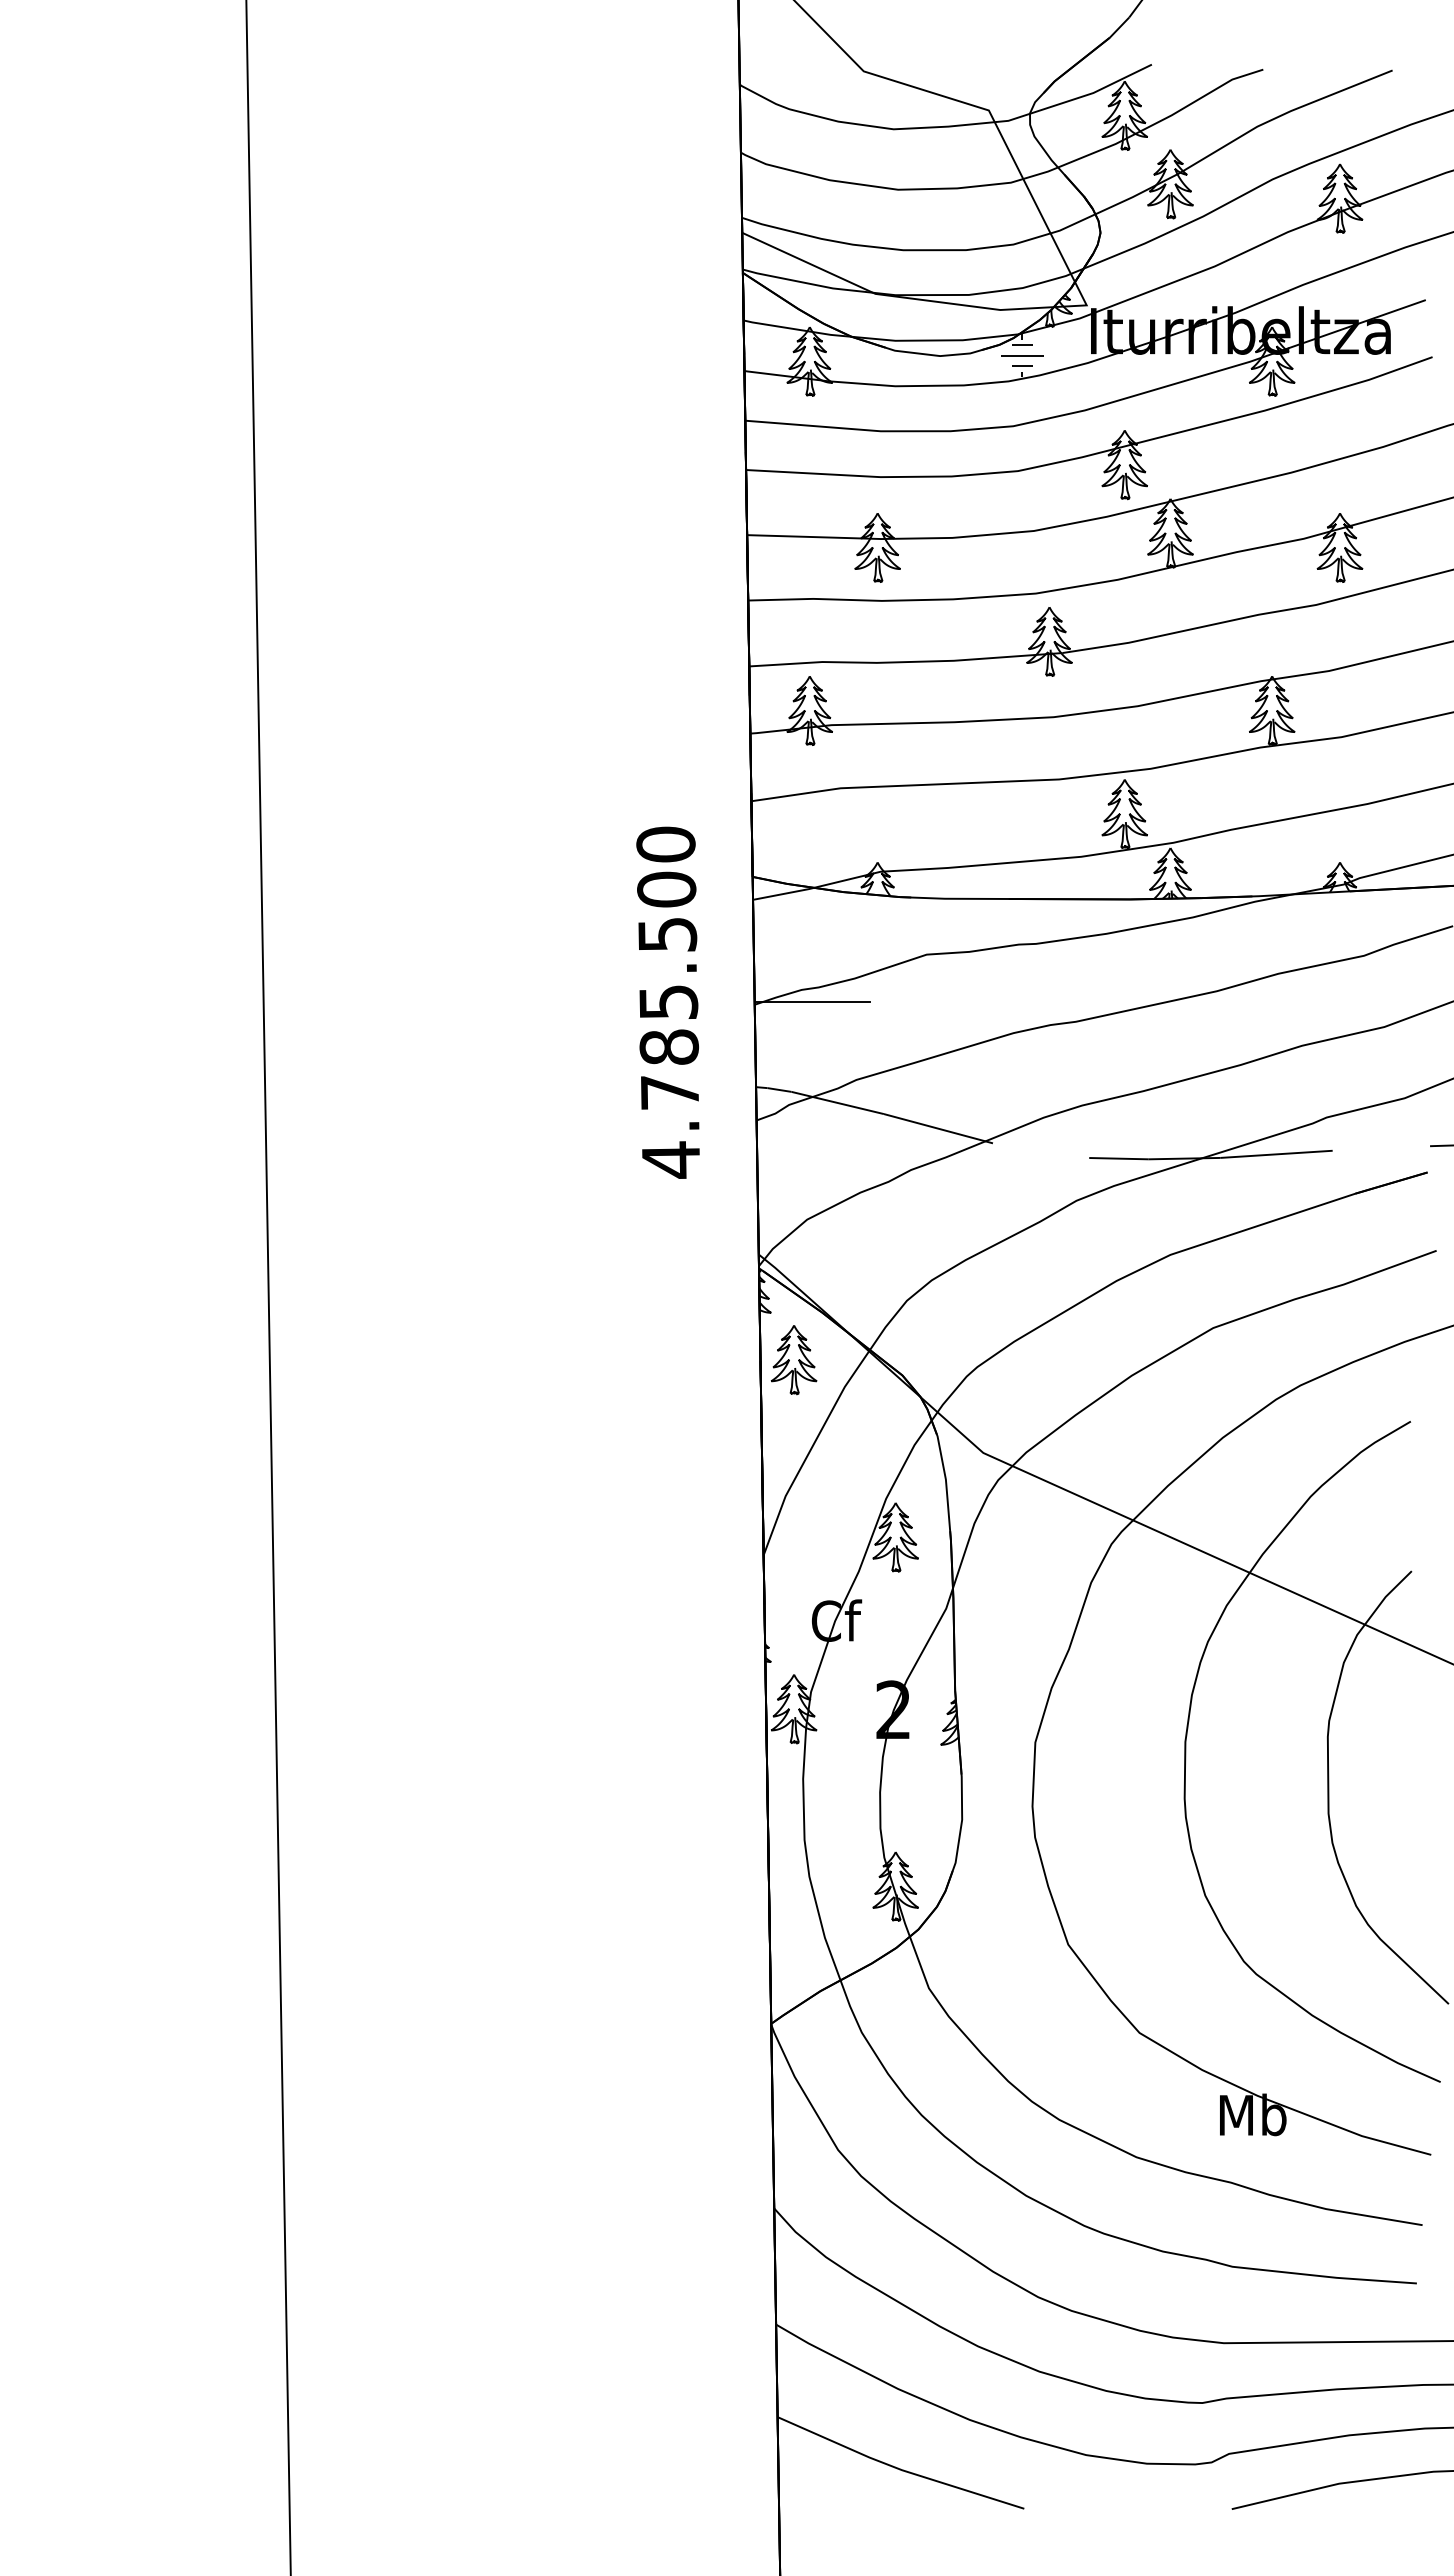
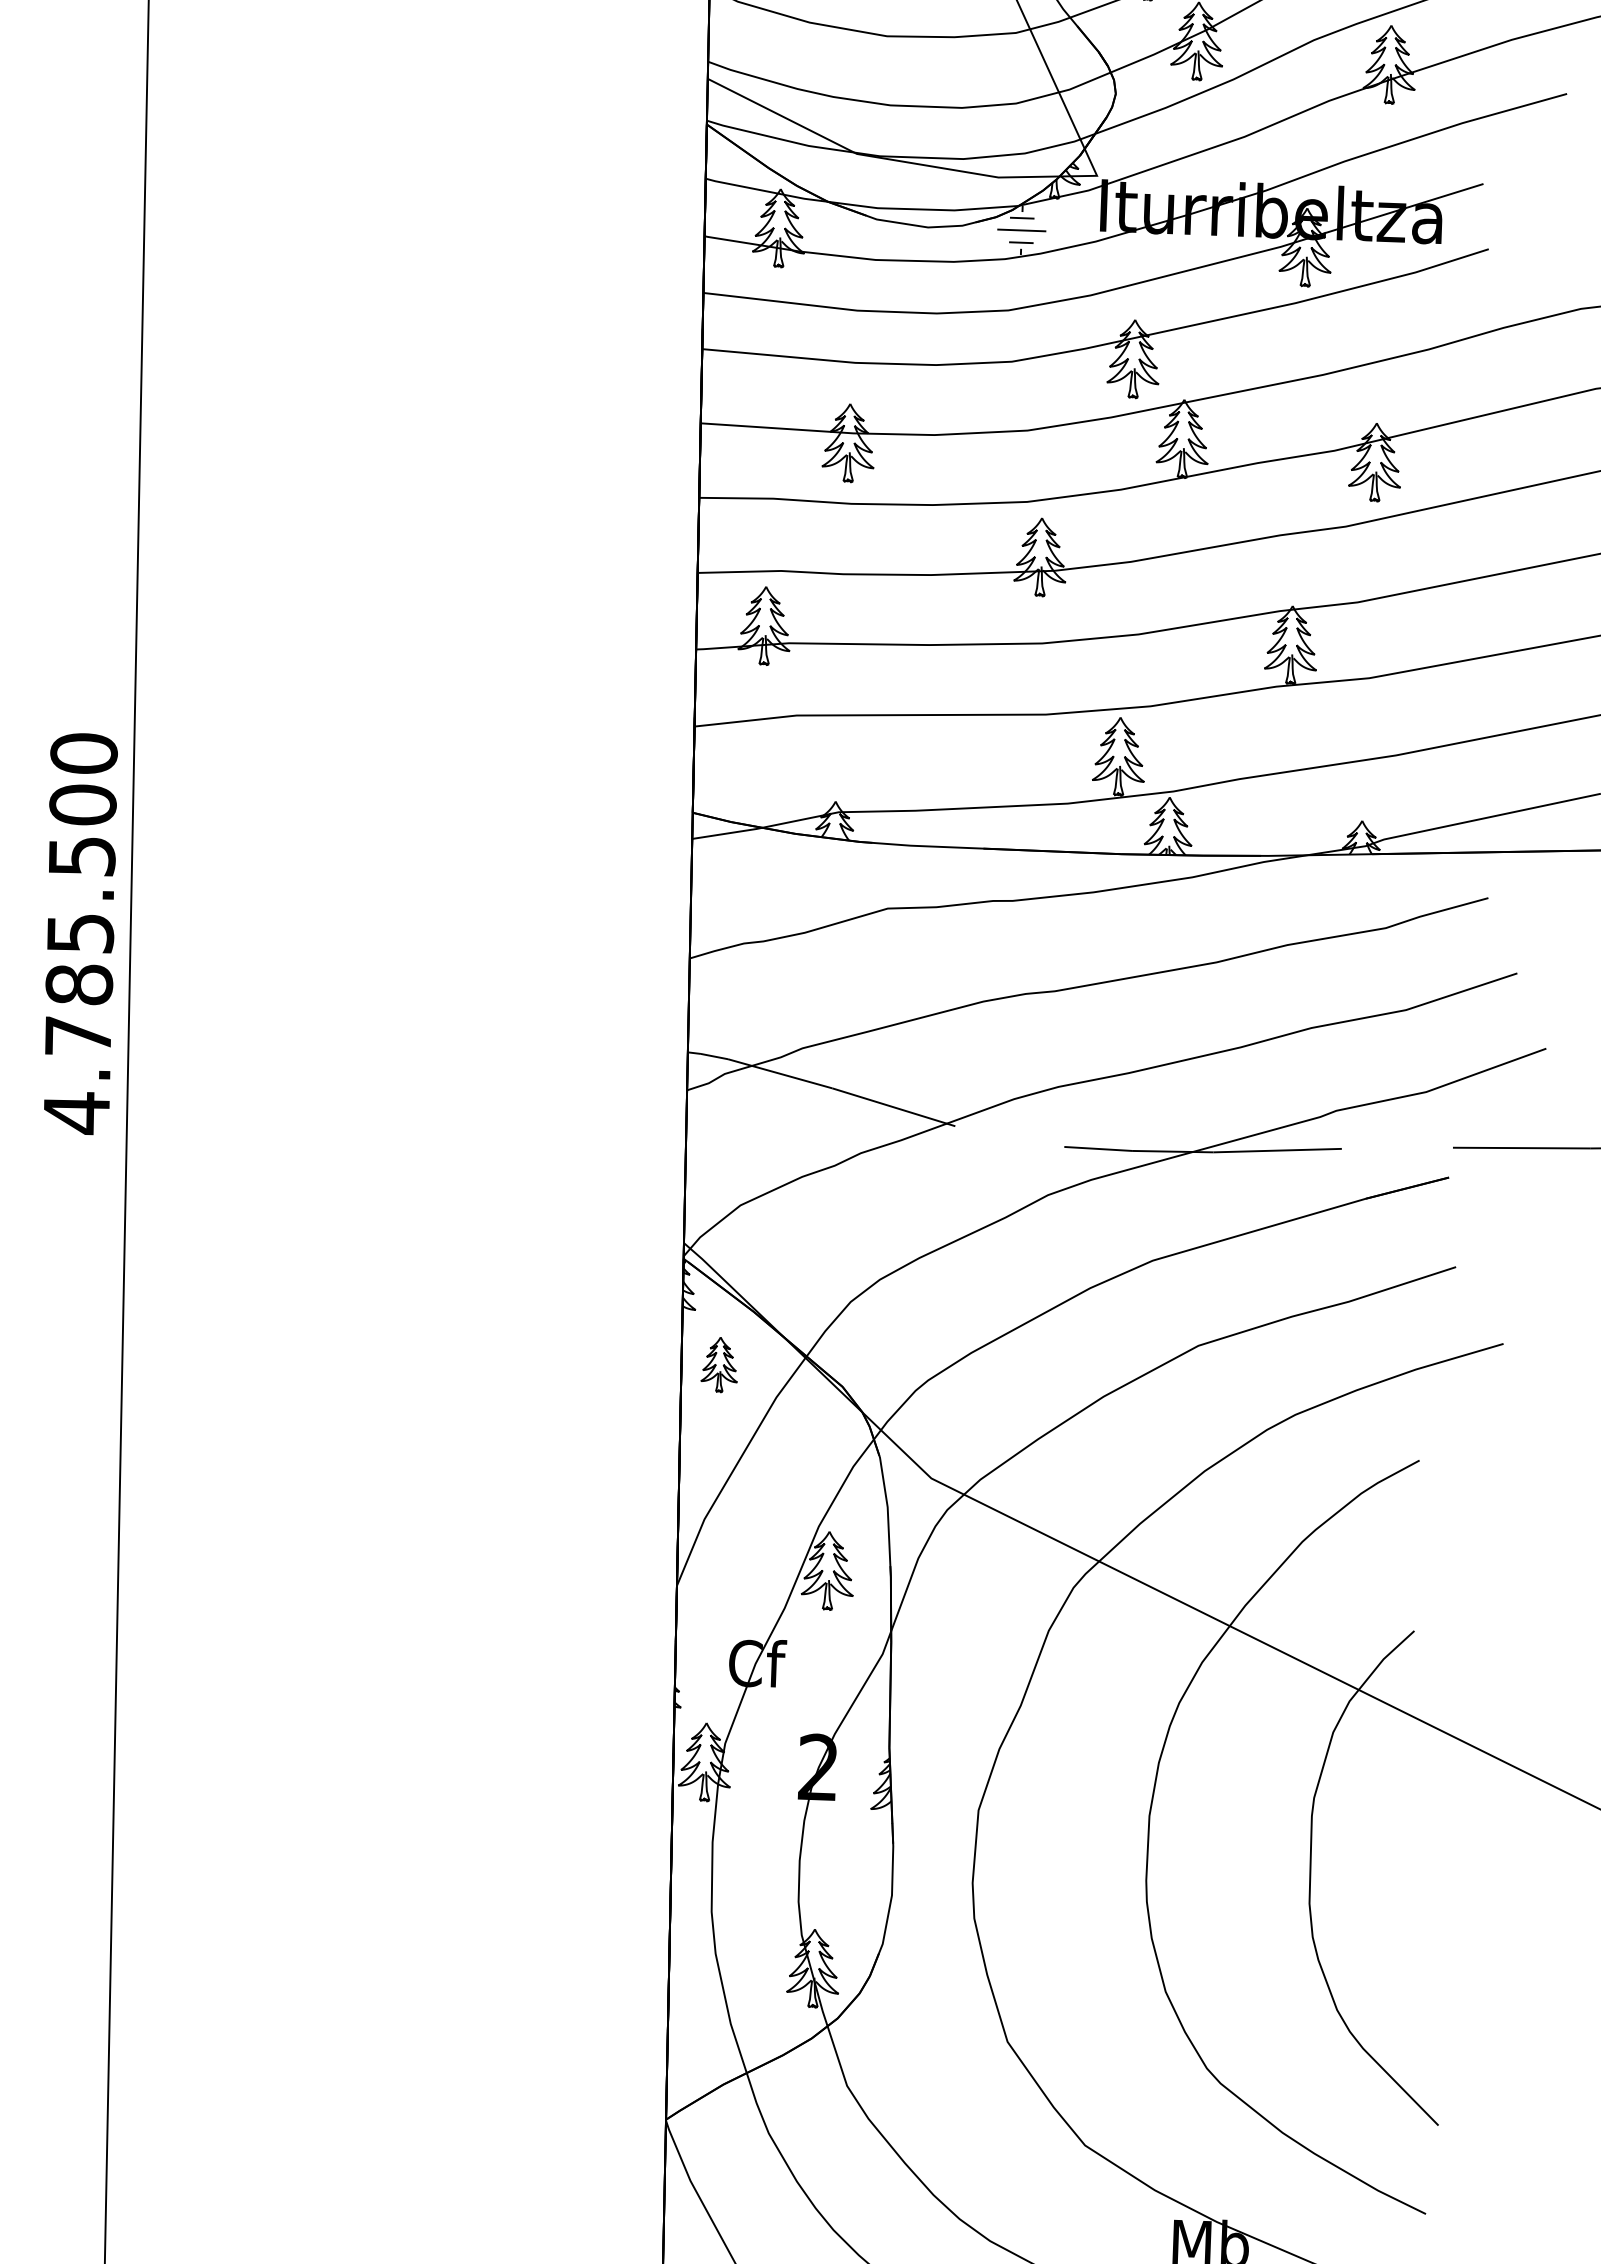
line: (811, 1001) -> (754, 957), removed
text: (667, 1002) -> (79, 933), moved
part: (793, 1360) -> (719, 1365), size x0.7

